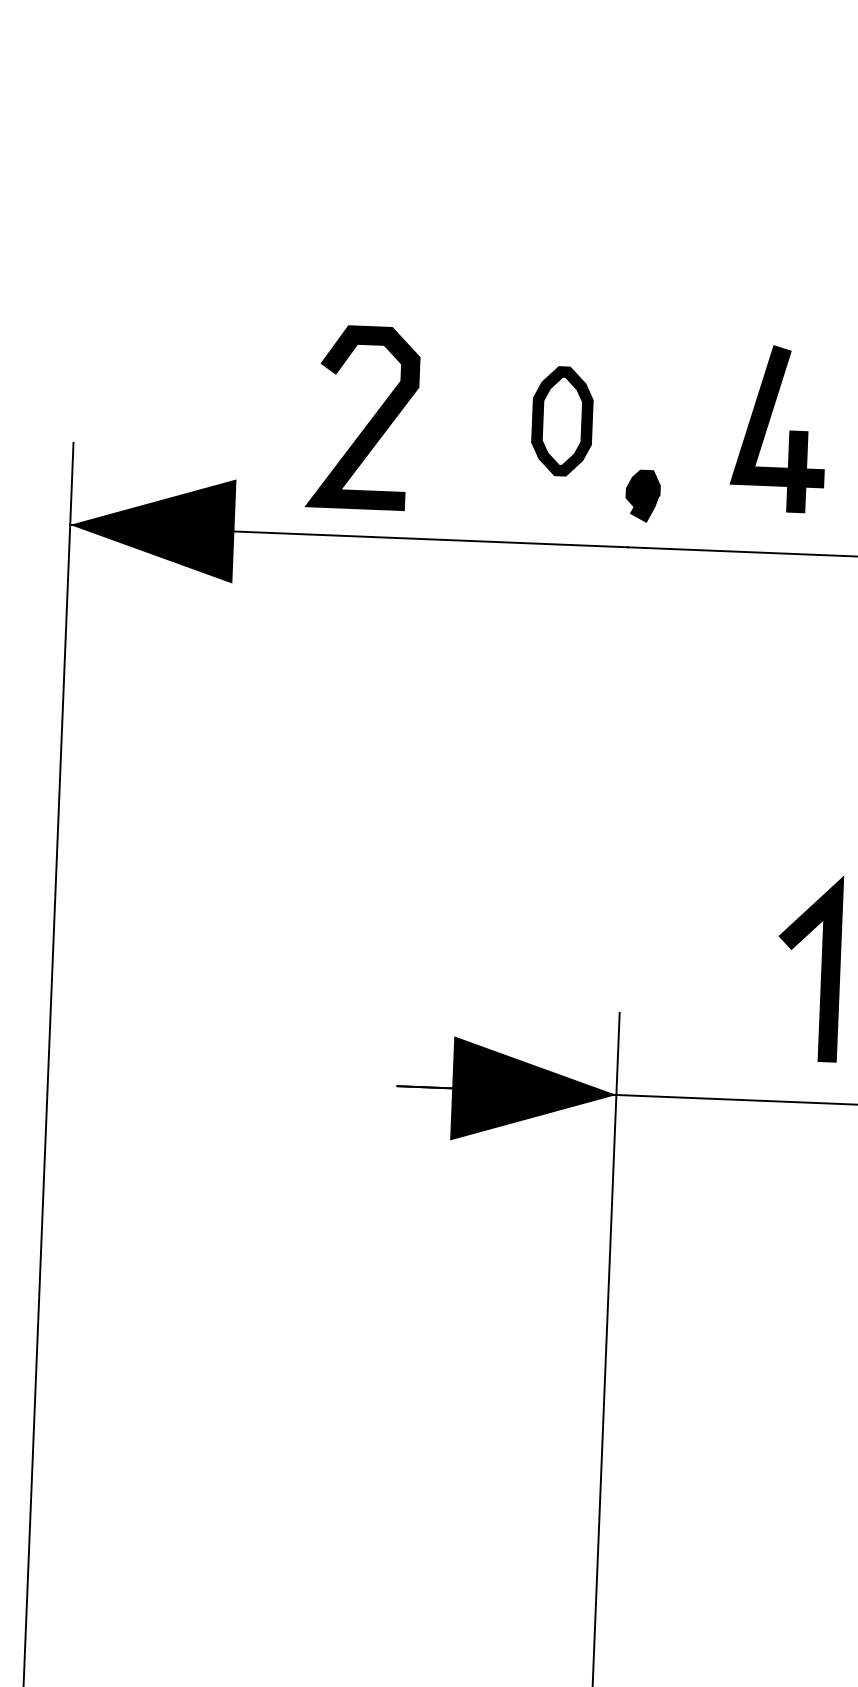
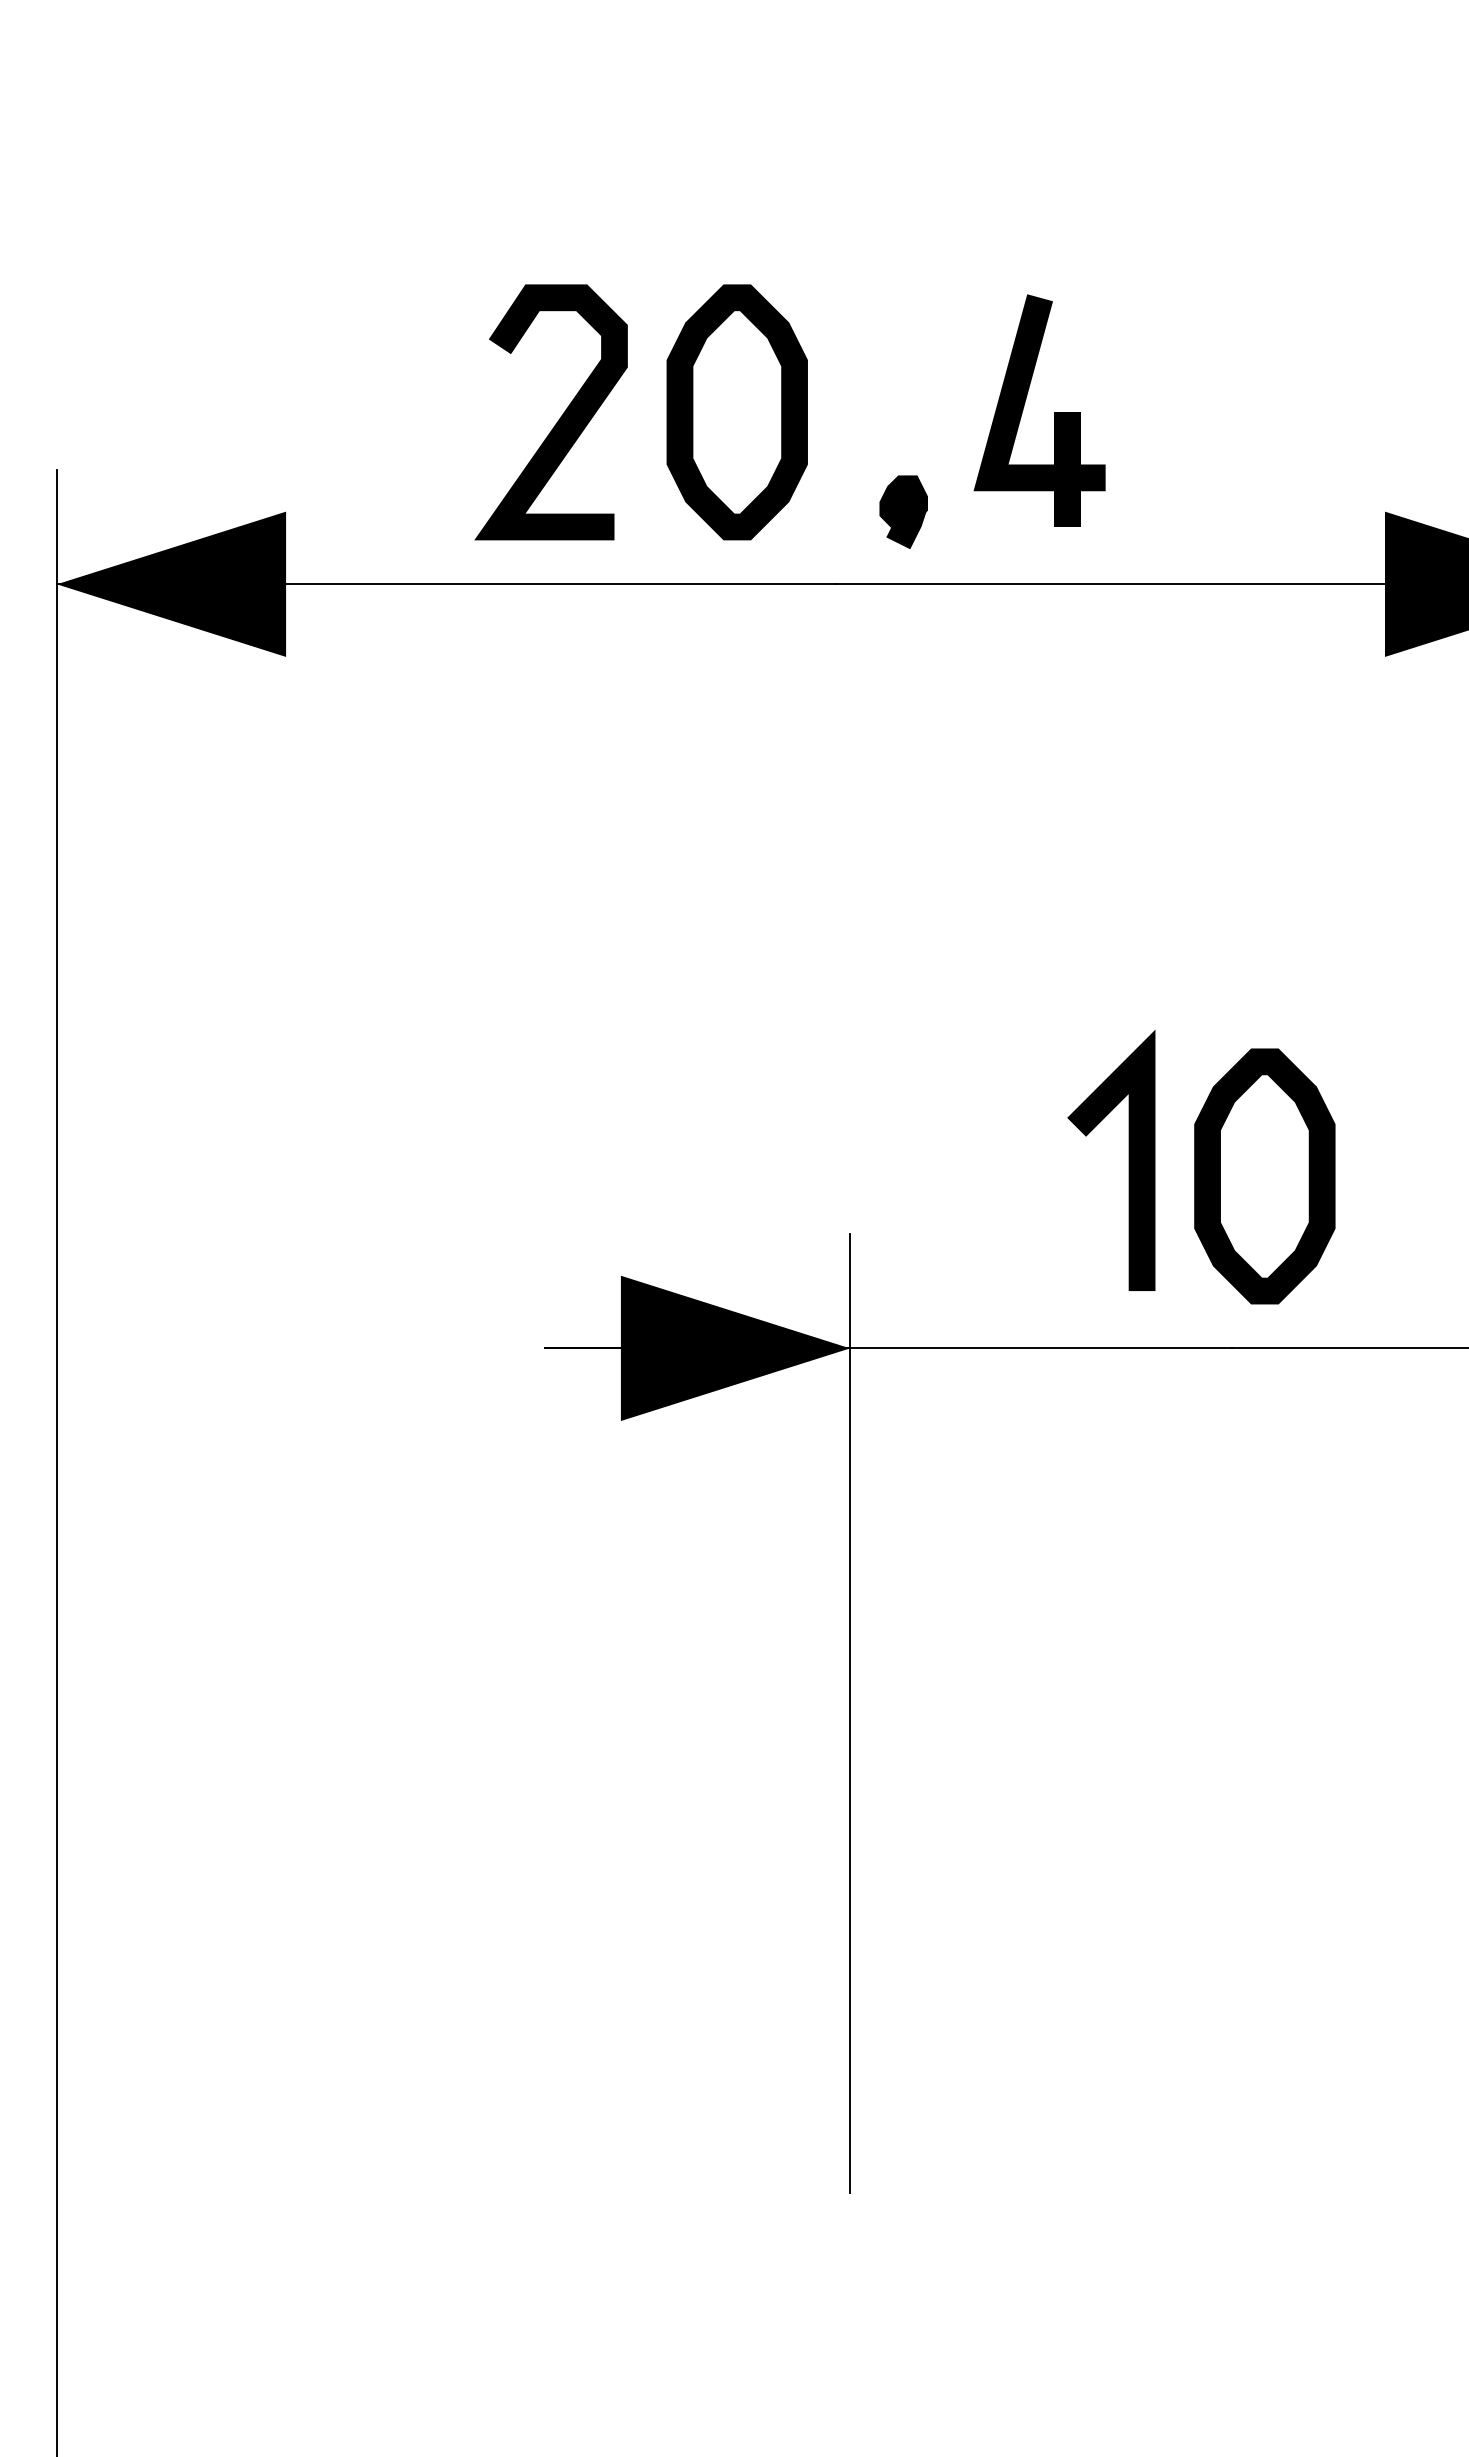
part: (561, 421) -> (736, 412), size x1.67
curve: (368, 422) -> (558, 419), moved
part: (642, 495) -> (903, 511), moved

